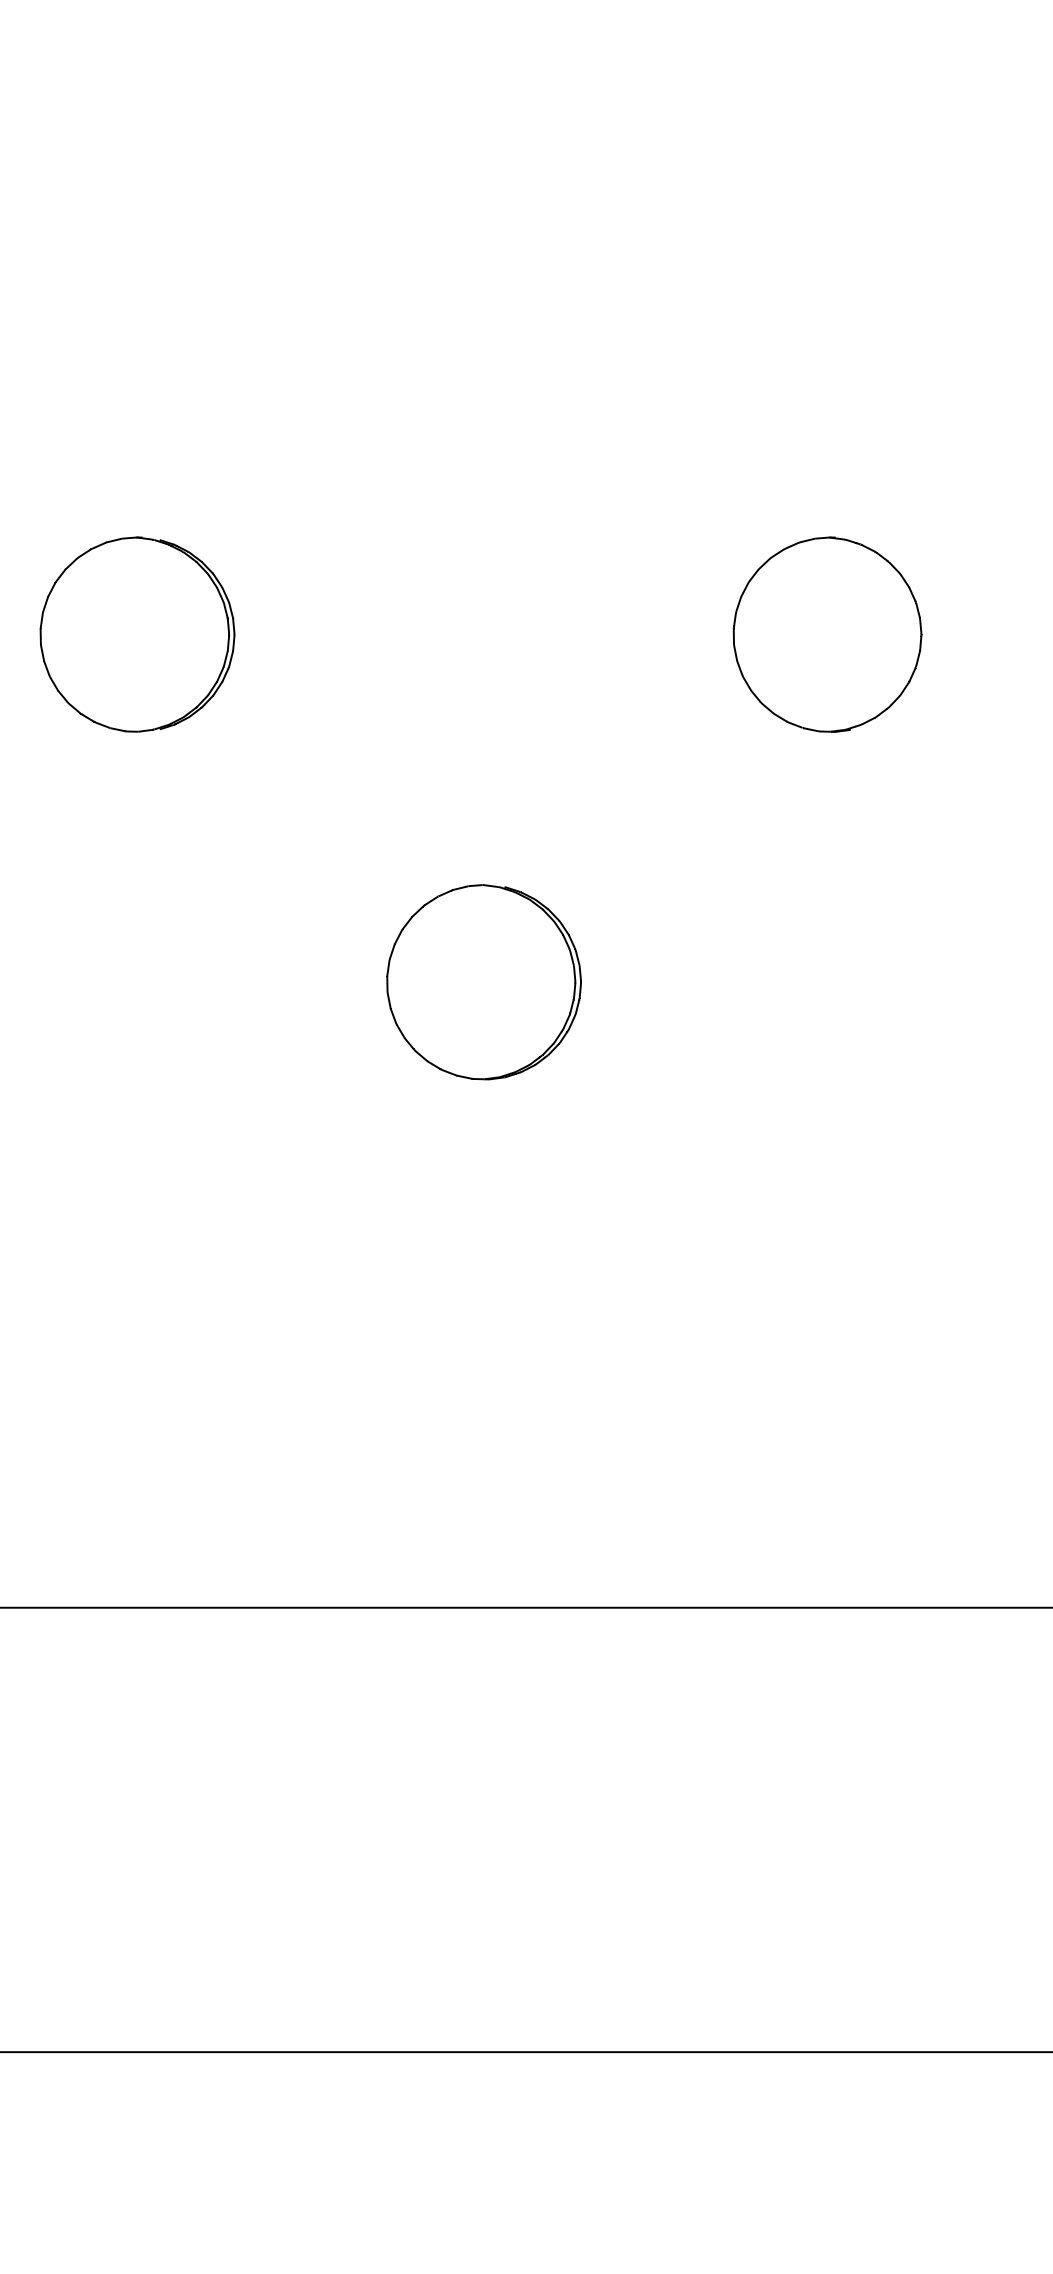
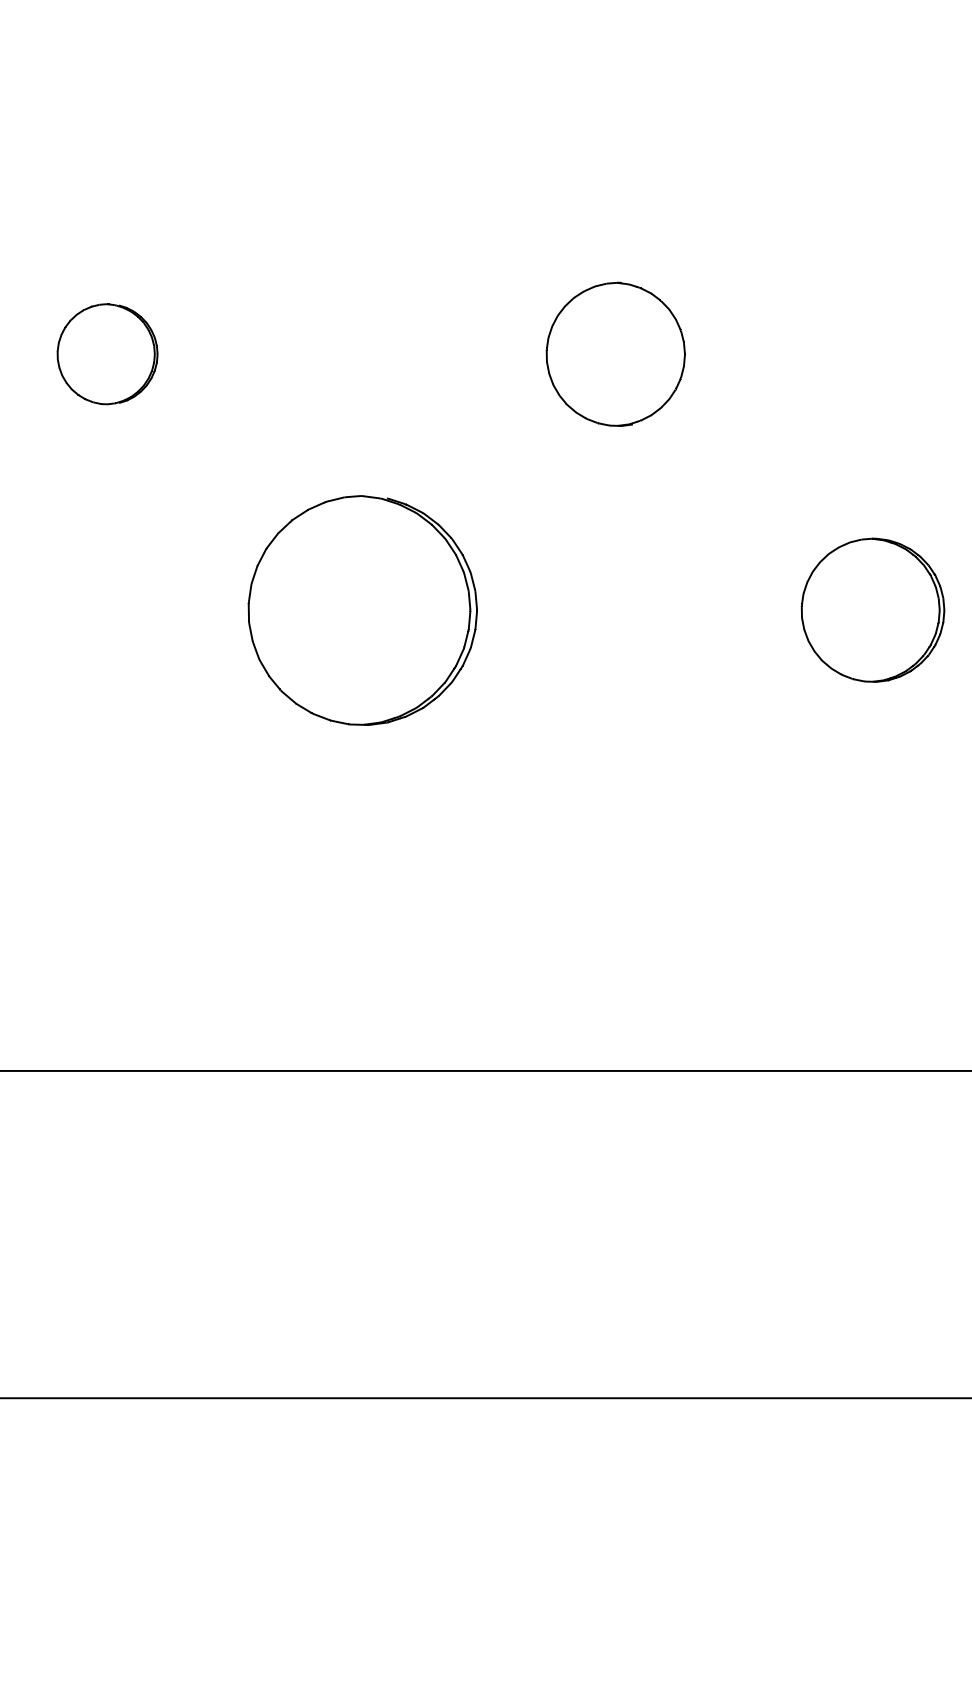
part: (137, 633) -> (107, 353), size x0.7
part: (483, 981) -> (362, 609), size x1.6

